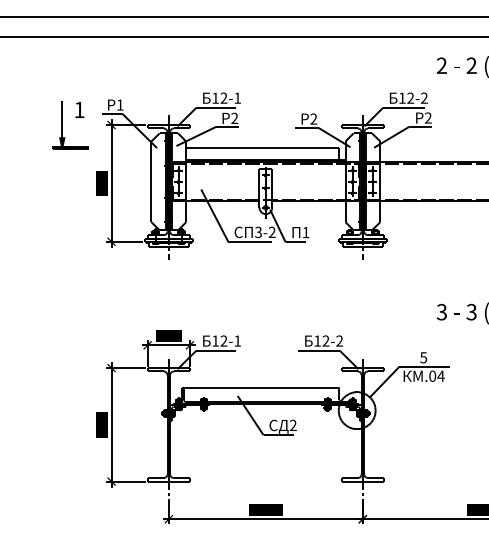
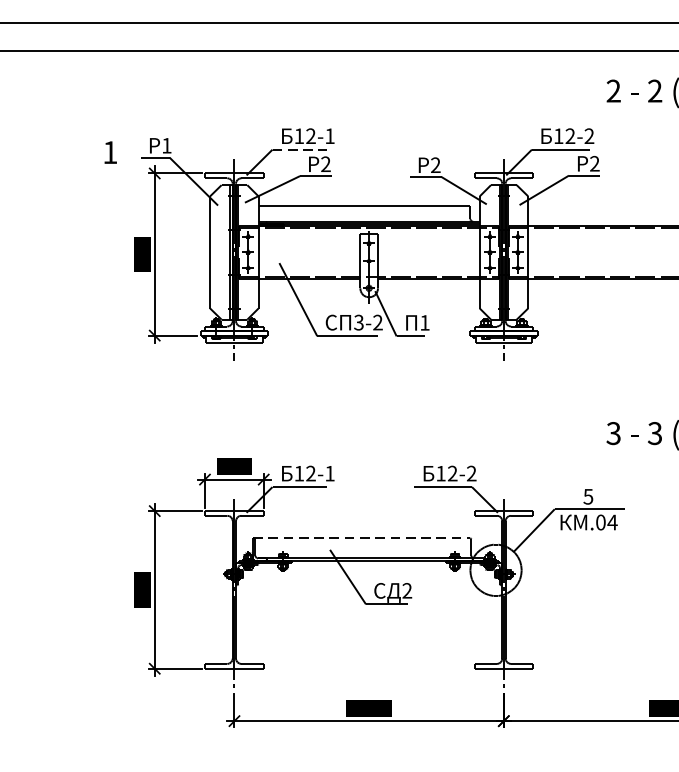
line: (215, 107) -> (299, 149), solid -> dashed
part: (62, 125) -> (86, 174), removed
line: (260, 387) -> (361, 538), solid -> dashed

